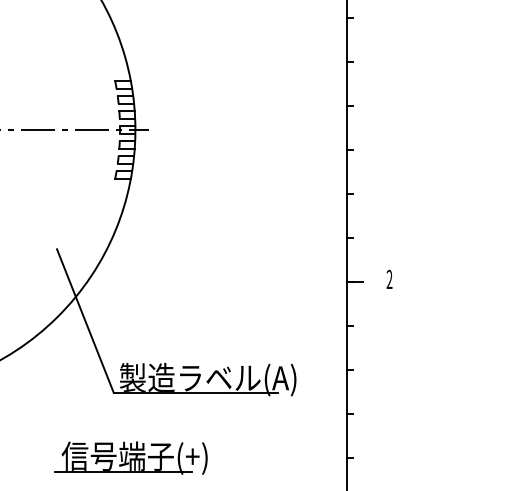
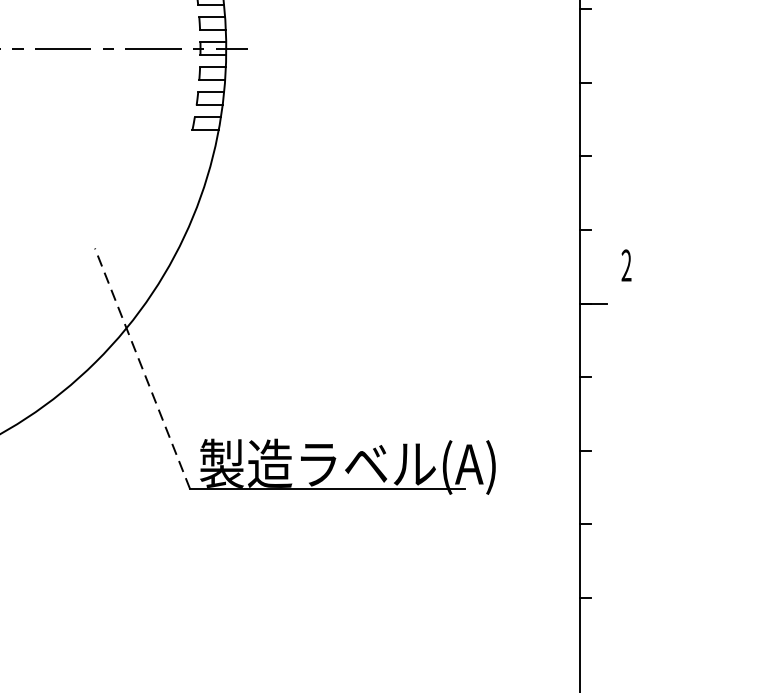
text: (389, 278) -> (626, 263), moved
line: (85, 320) -> (142, 367), solid -> dashed
part: (130, 457) -> (217, 597), removed

